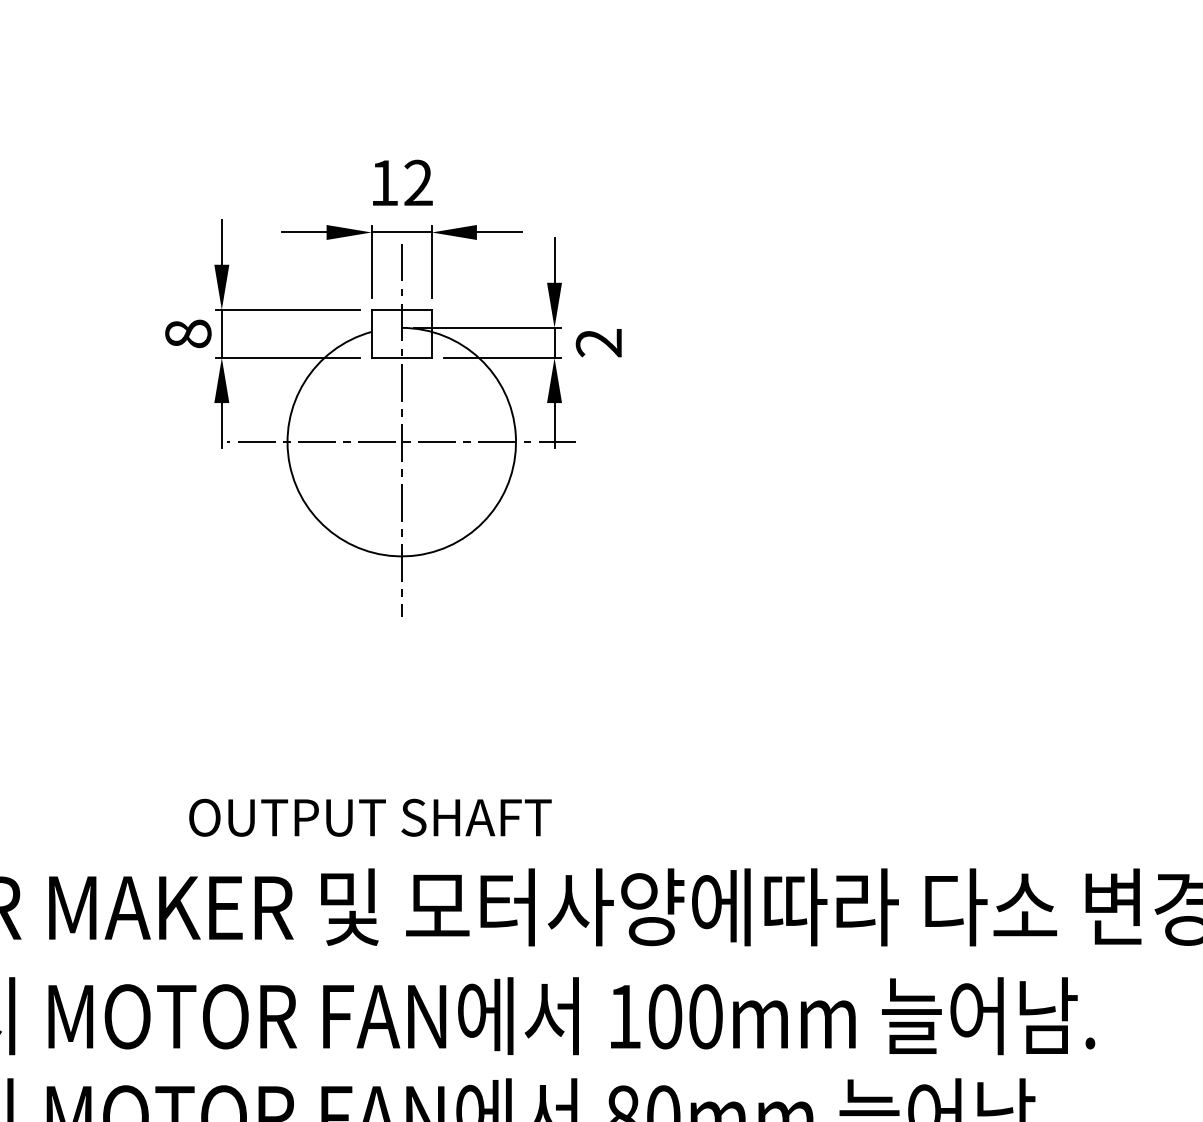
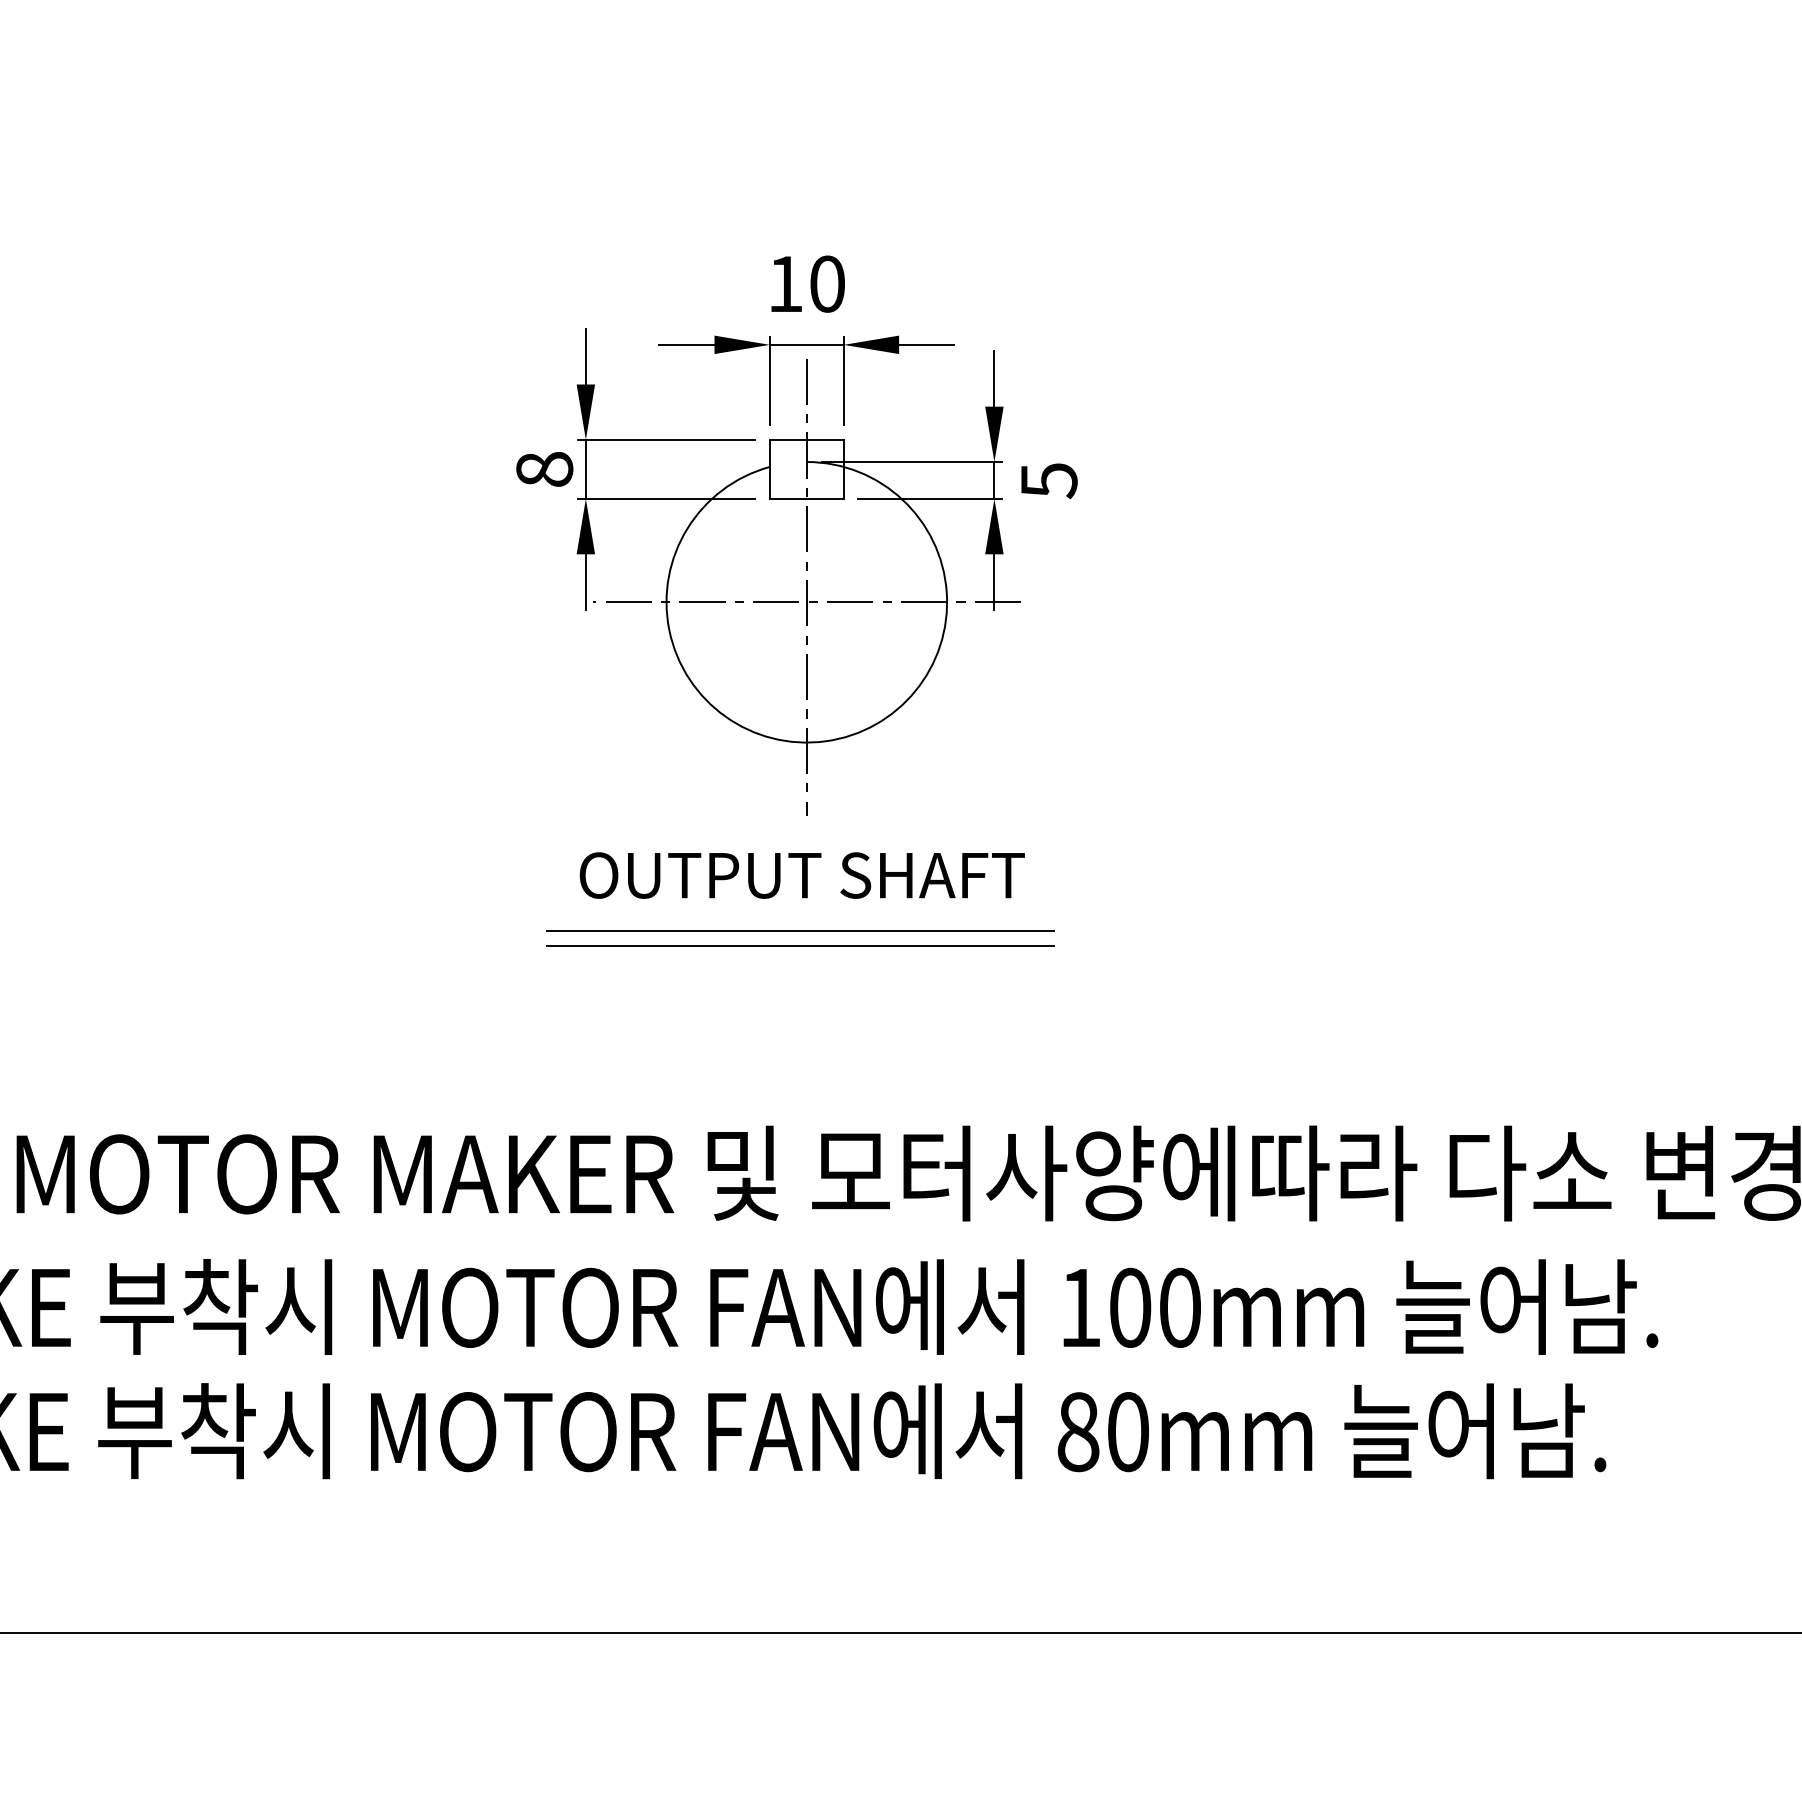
text: (418, 182) -> (827, 283), 12 -> 10
text: (598, 343) -> (1048, 481), 2 -> 5
line: (396, 709) -> (800, 930), added
line: (396, 721) -> (800, 945), added
text: (369, 817) -> (801, 875), moved

